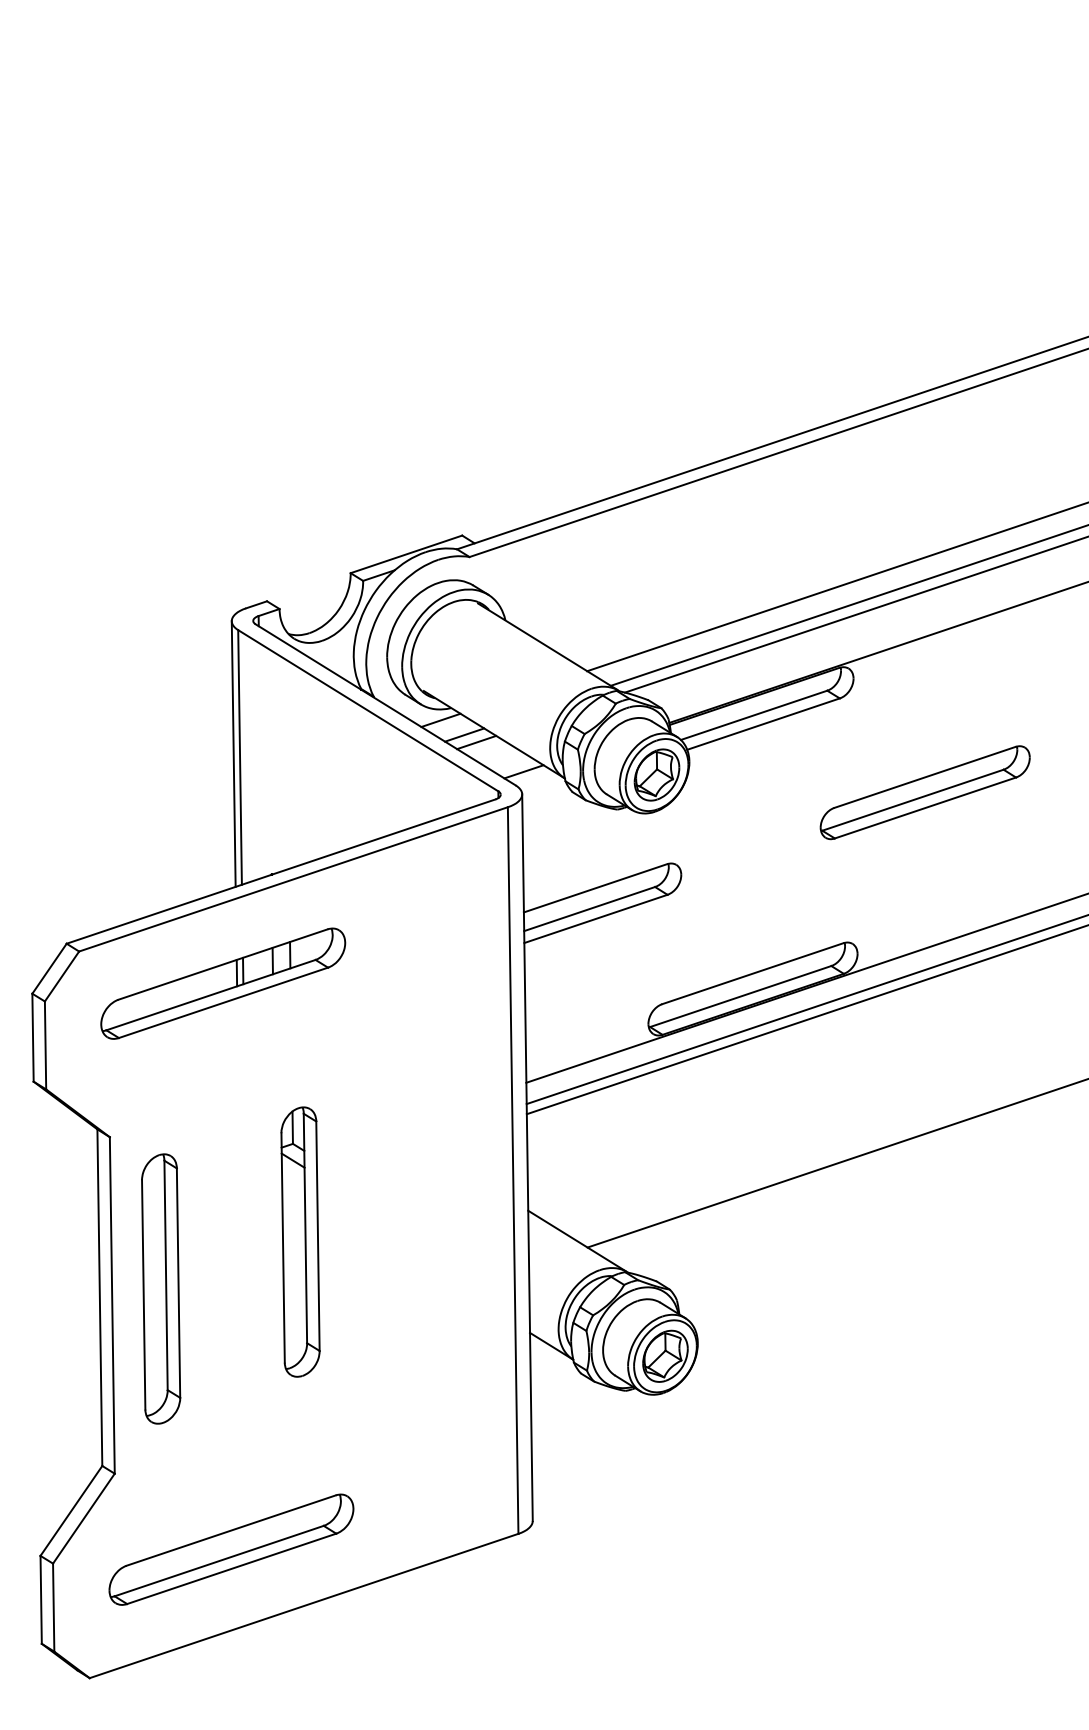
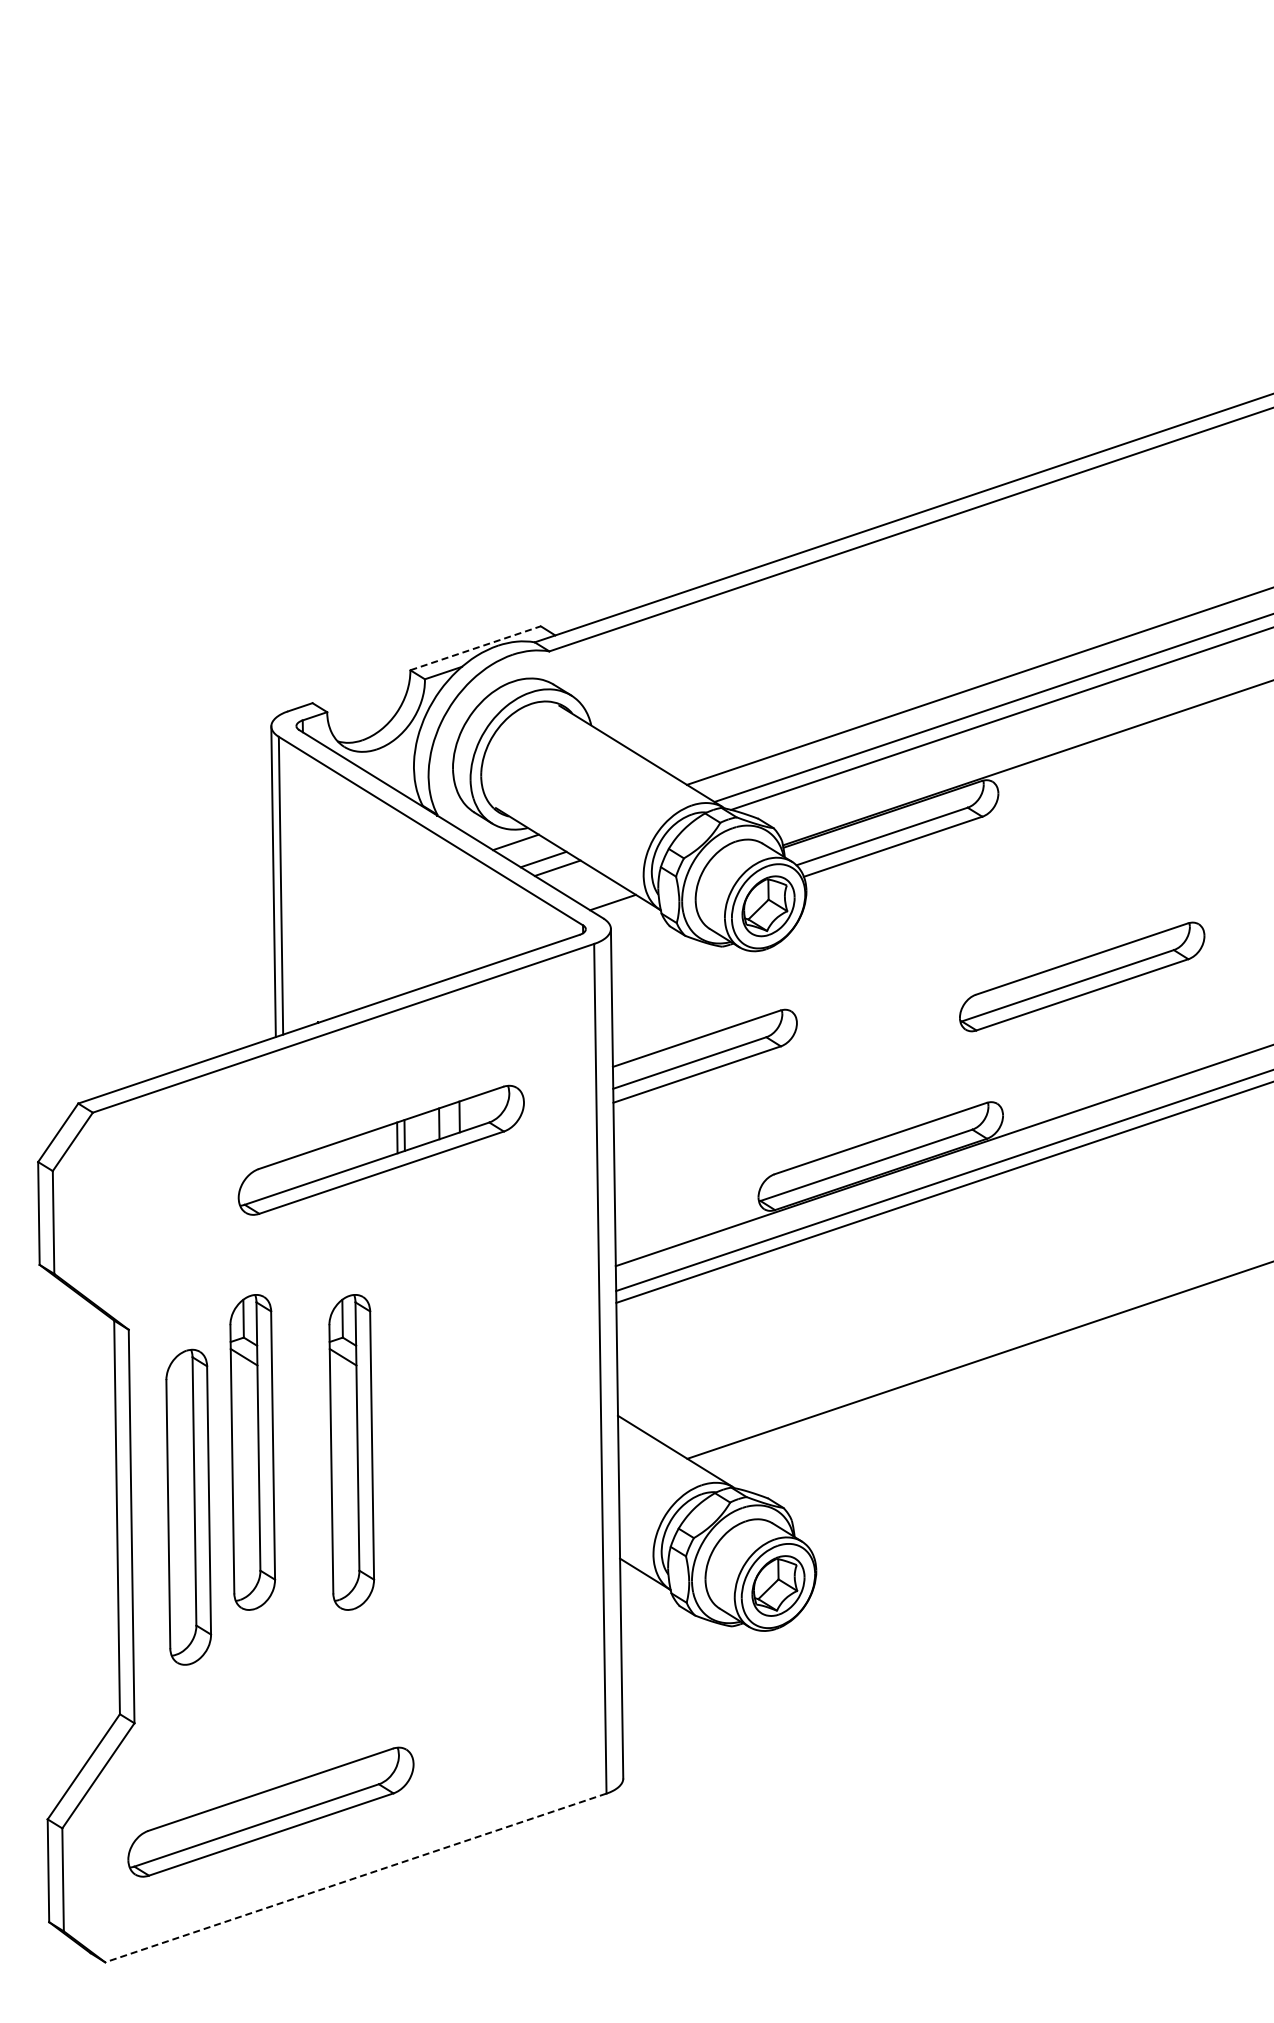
line: (406, 554) -> (475, 648), solid -> dashed
part: (925, 792) -> (1082, 976), moved
part: (222, 983) -> (380, 1149), moved
part: (215, 1242) -> (252, 1452), added
line: (303, 1606) -> (355, 1878), solid -> dashed

